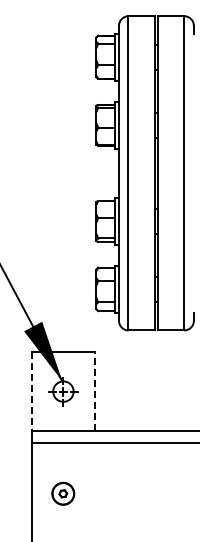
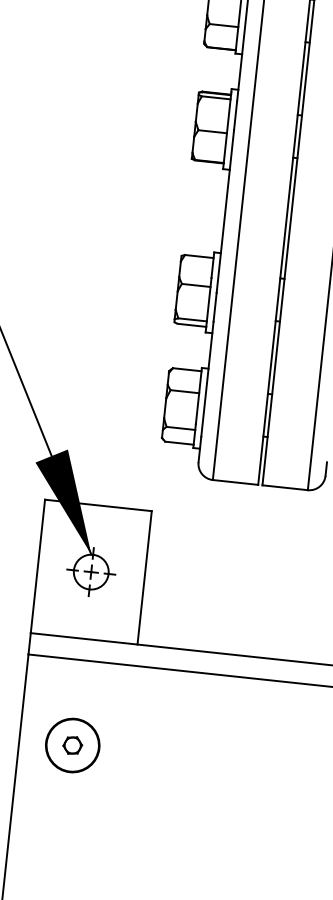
line: (94, 391) -> (144, 577), dashed -> solid
line: (32, 392) -> (38, 567), dashed -> solid
part: (62, 493) -> (71, 744), size x1.43

